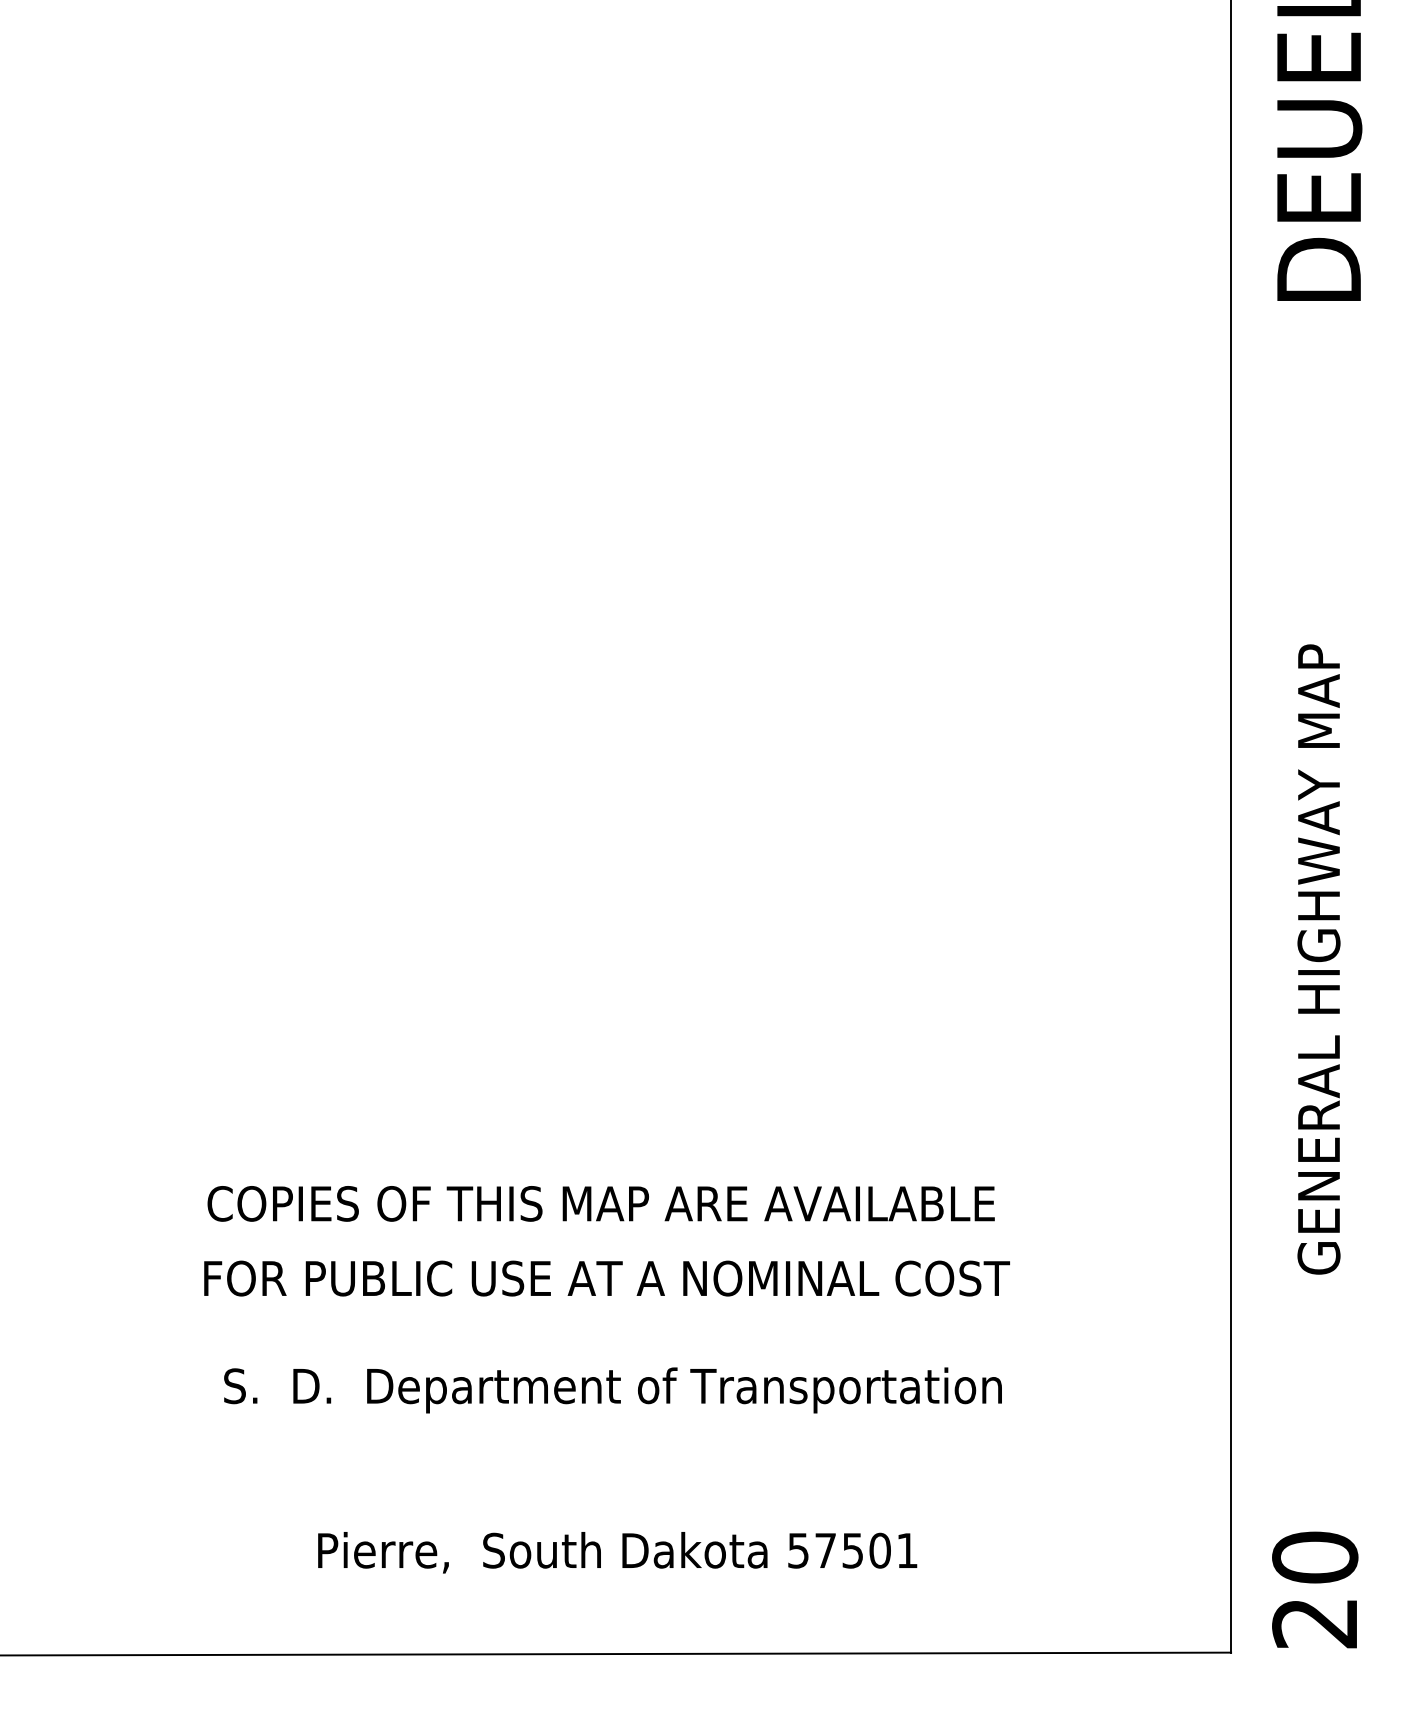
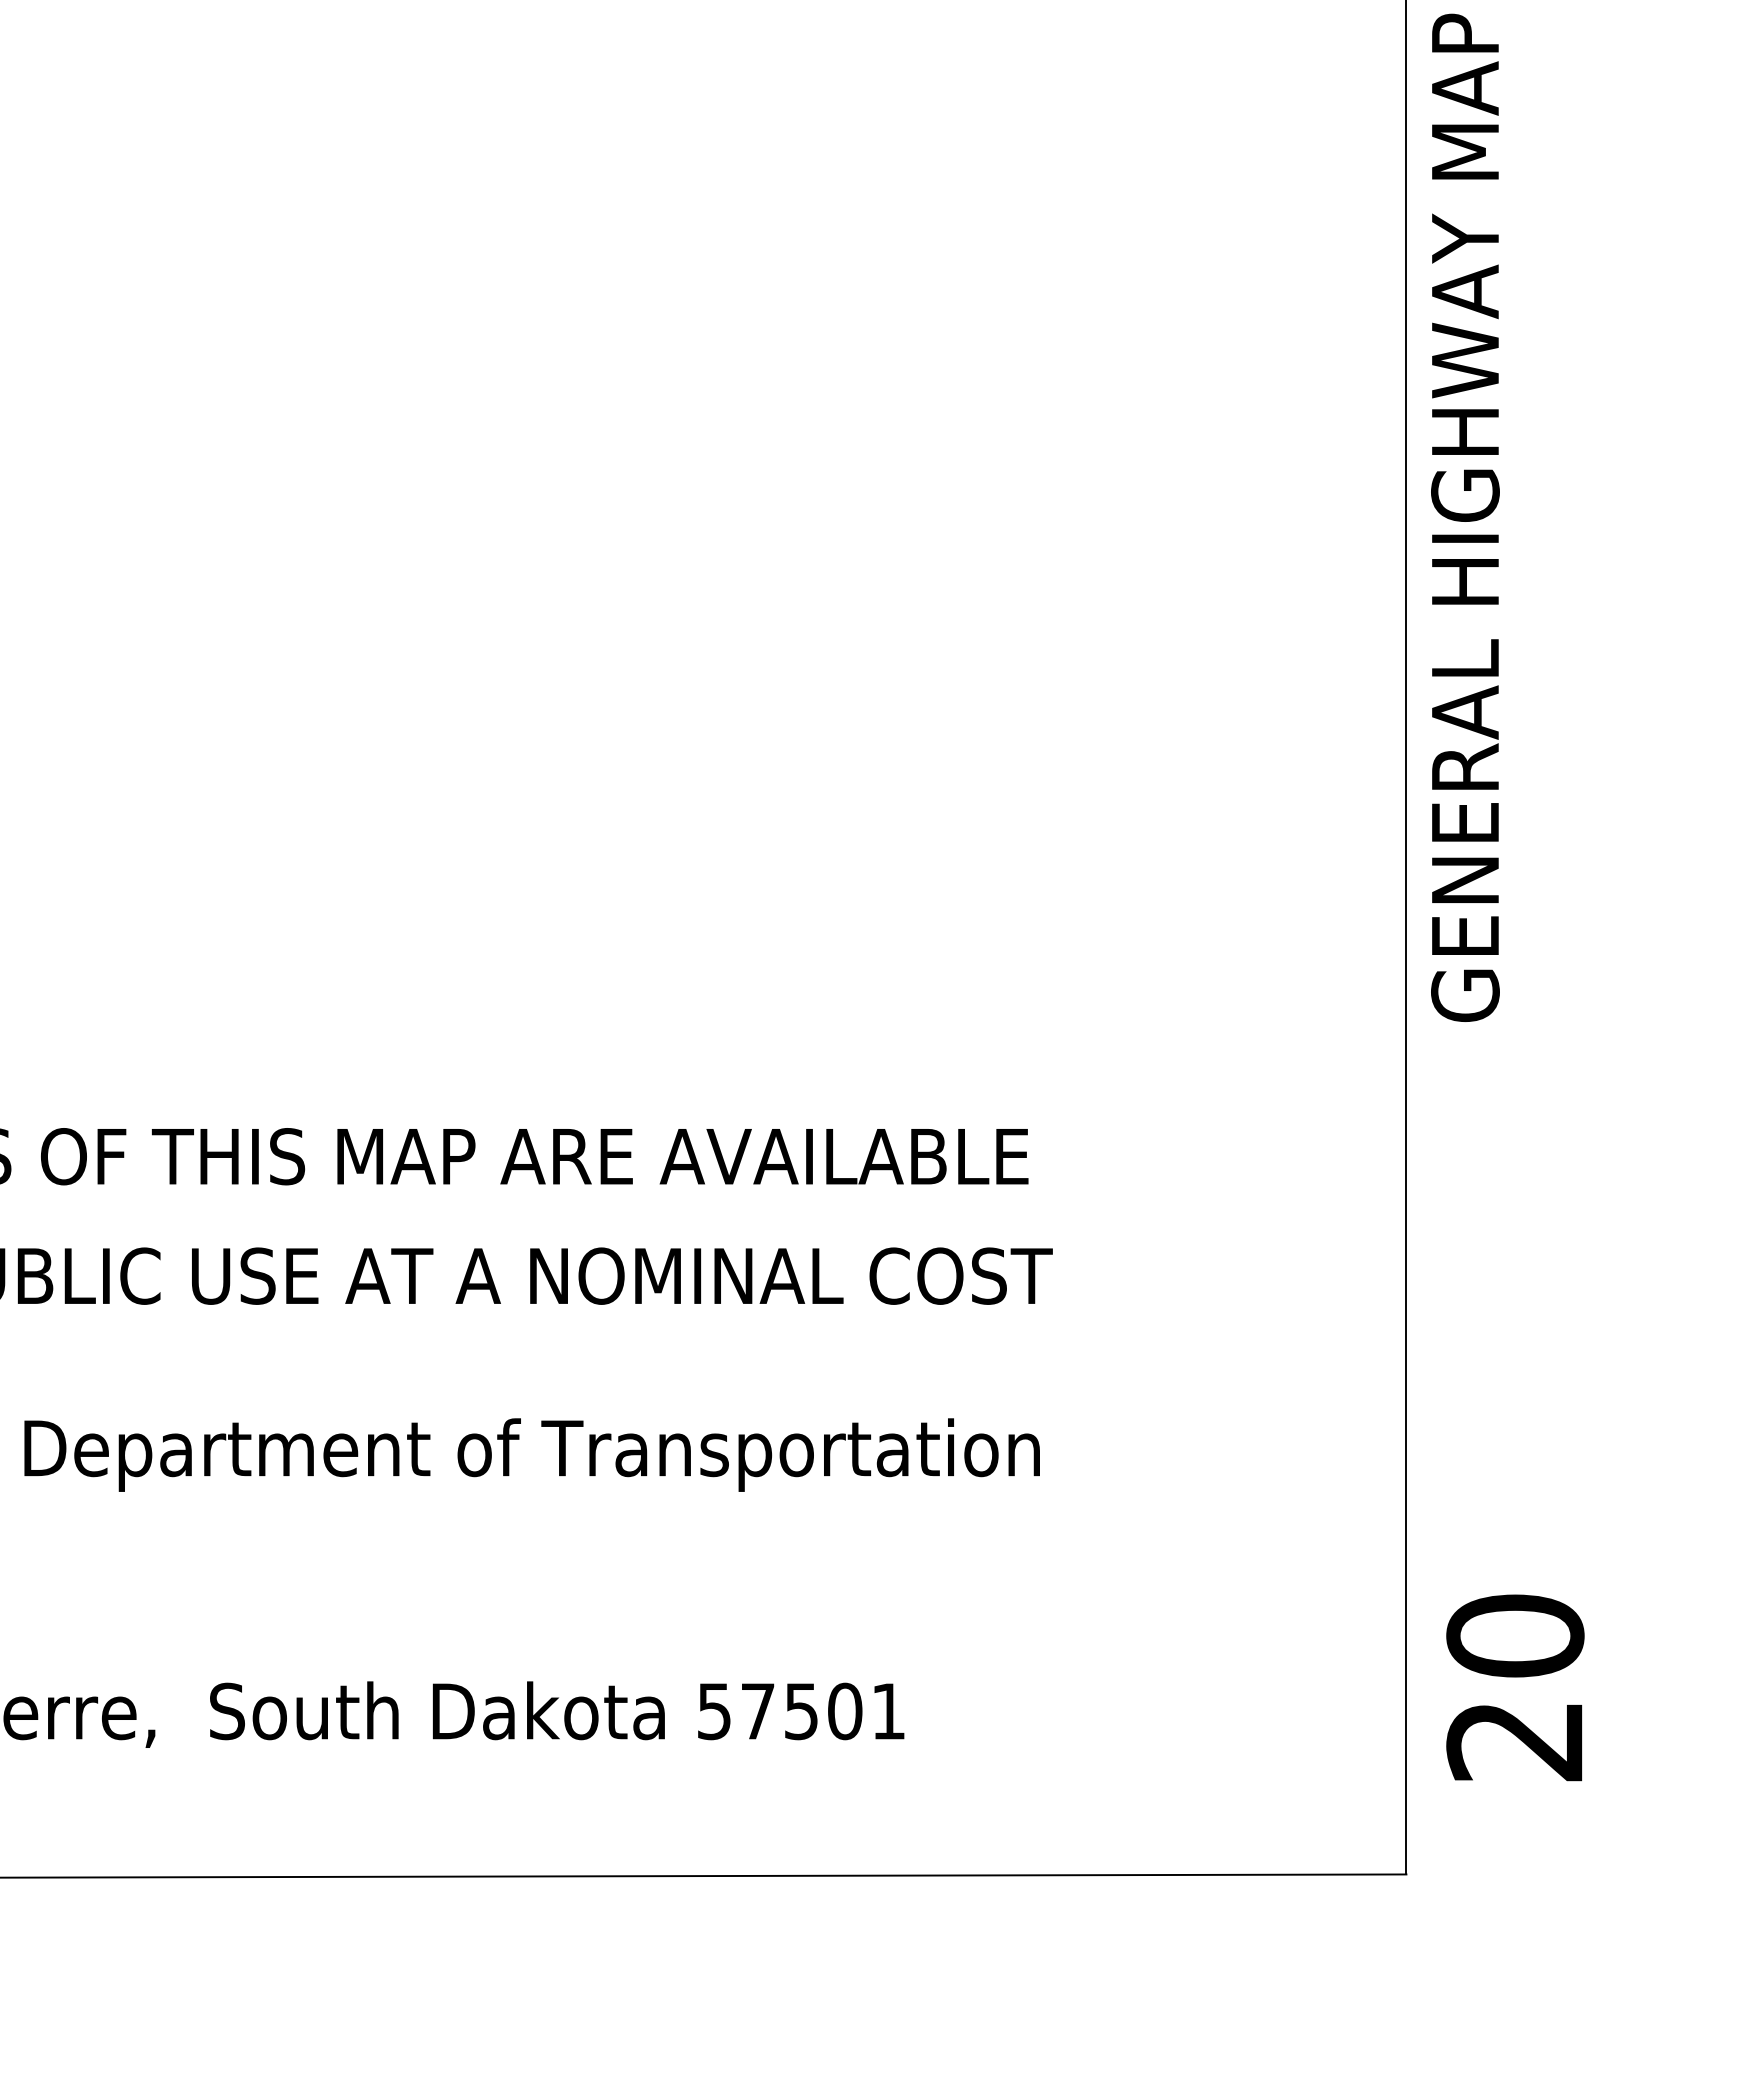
text: (1318, 959) -> (1464, 517), moved
text: (1315, 1589) -> (1515, 1687), moved

